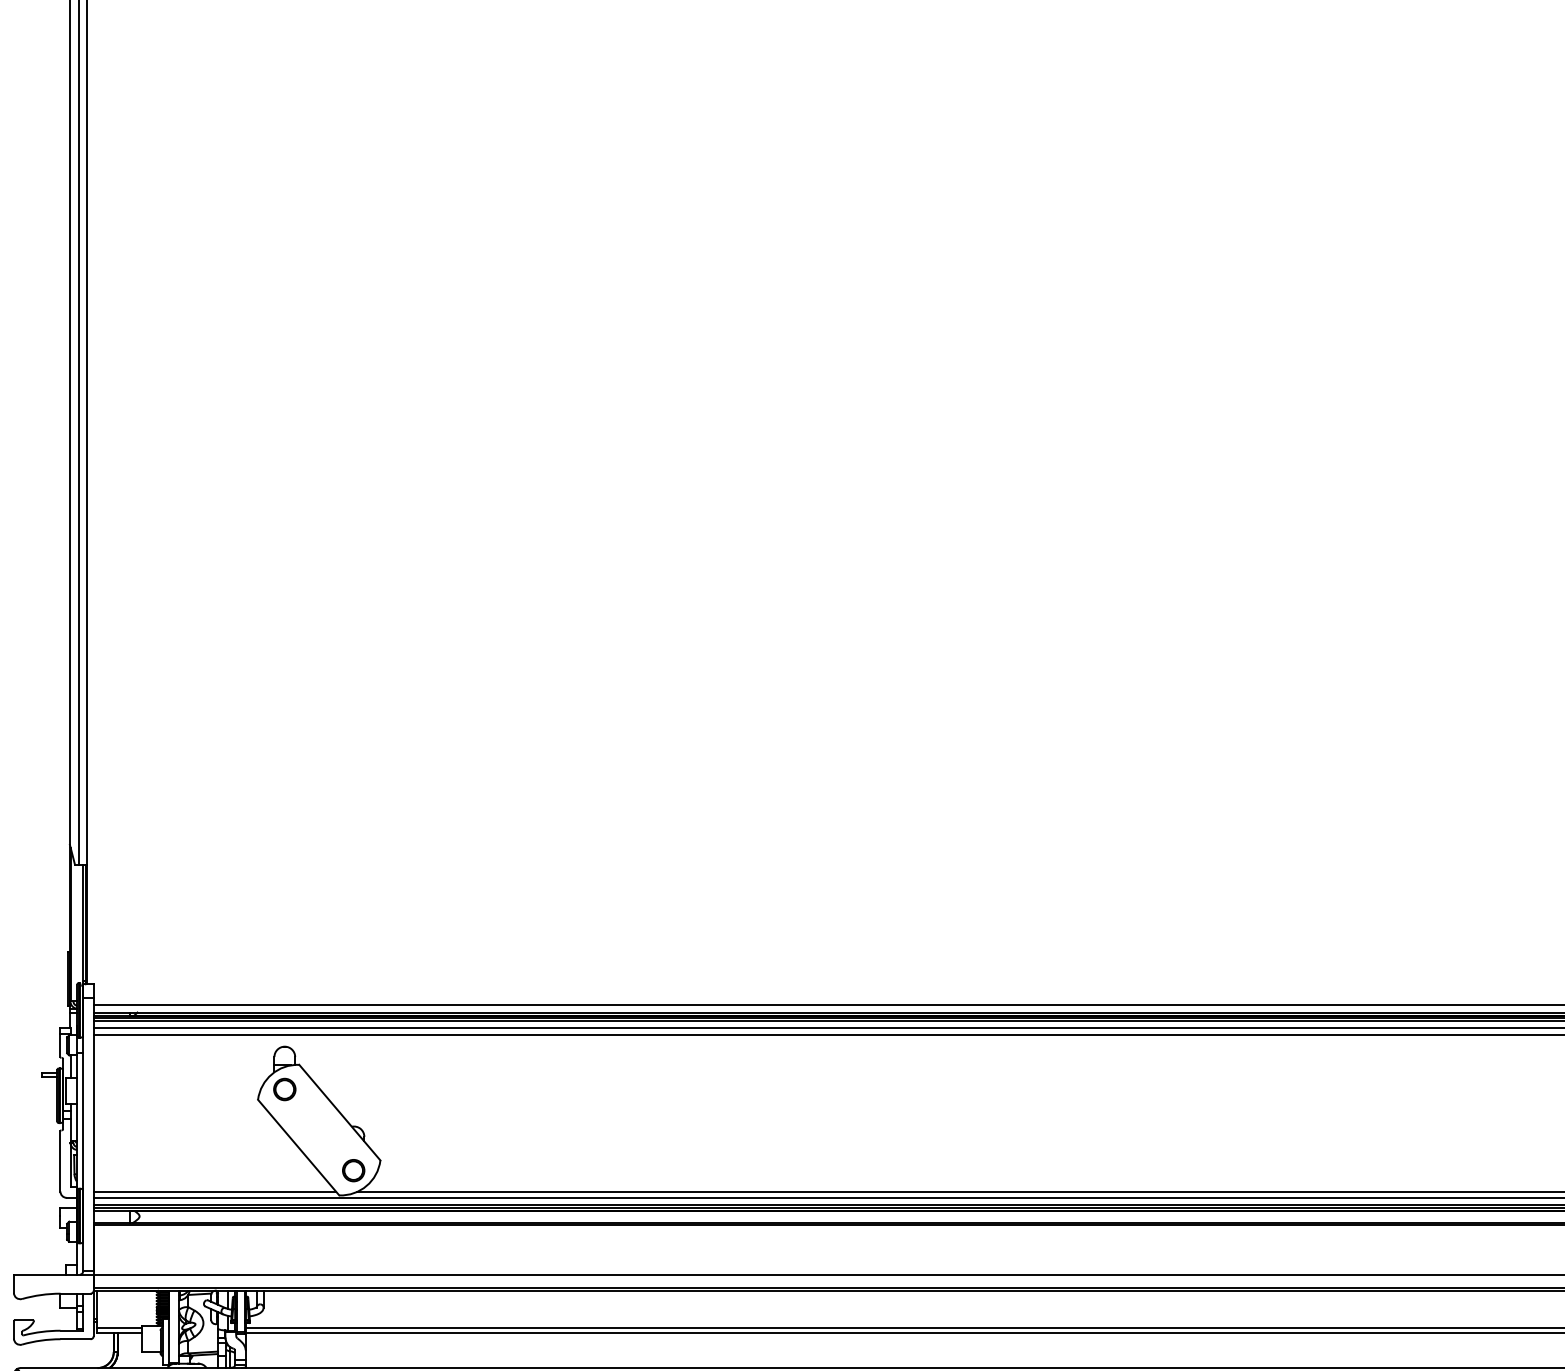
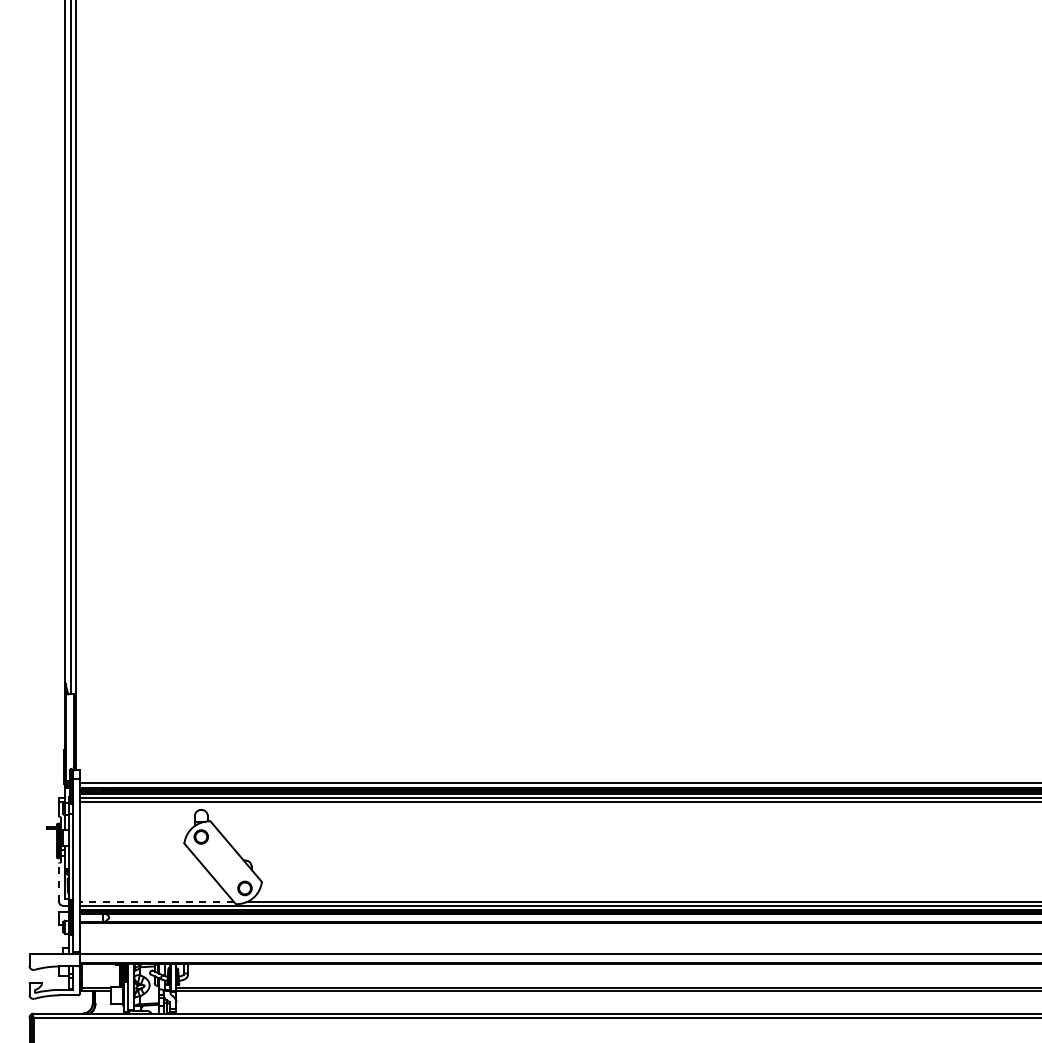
line: (61, 1161) -> (59, 882), solid -> dashed
line: (215, 1191) -> (157, 901), solid -> dashed

